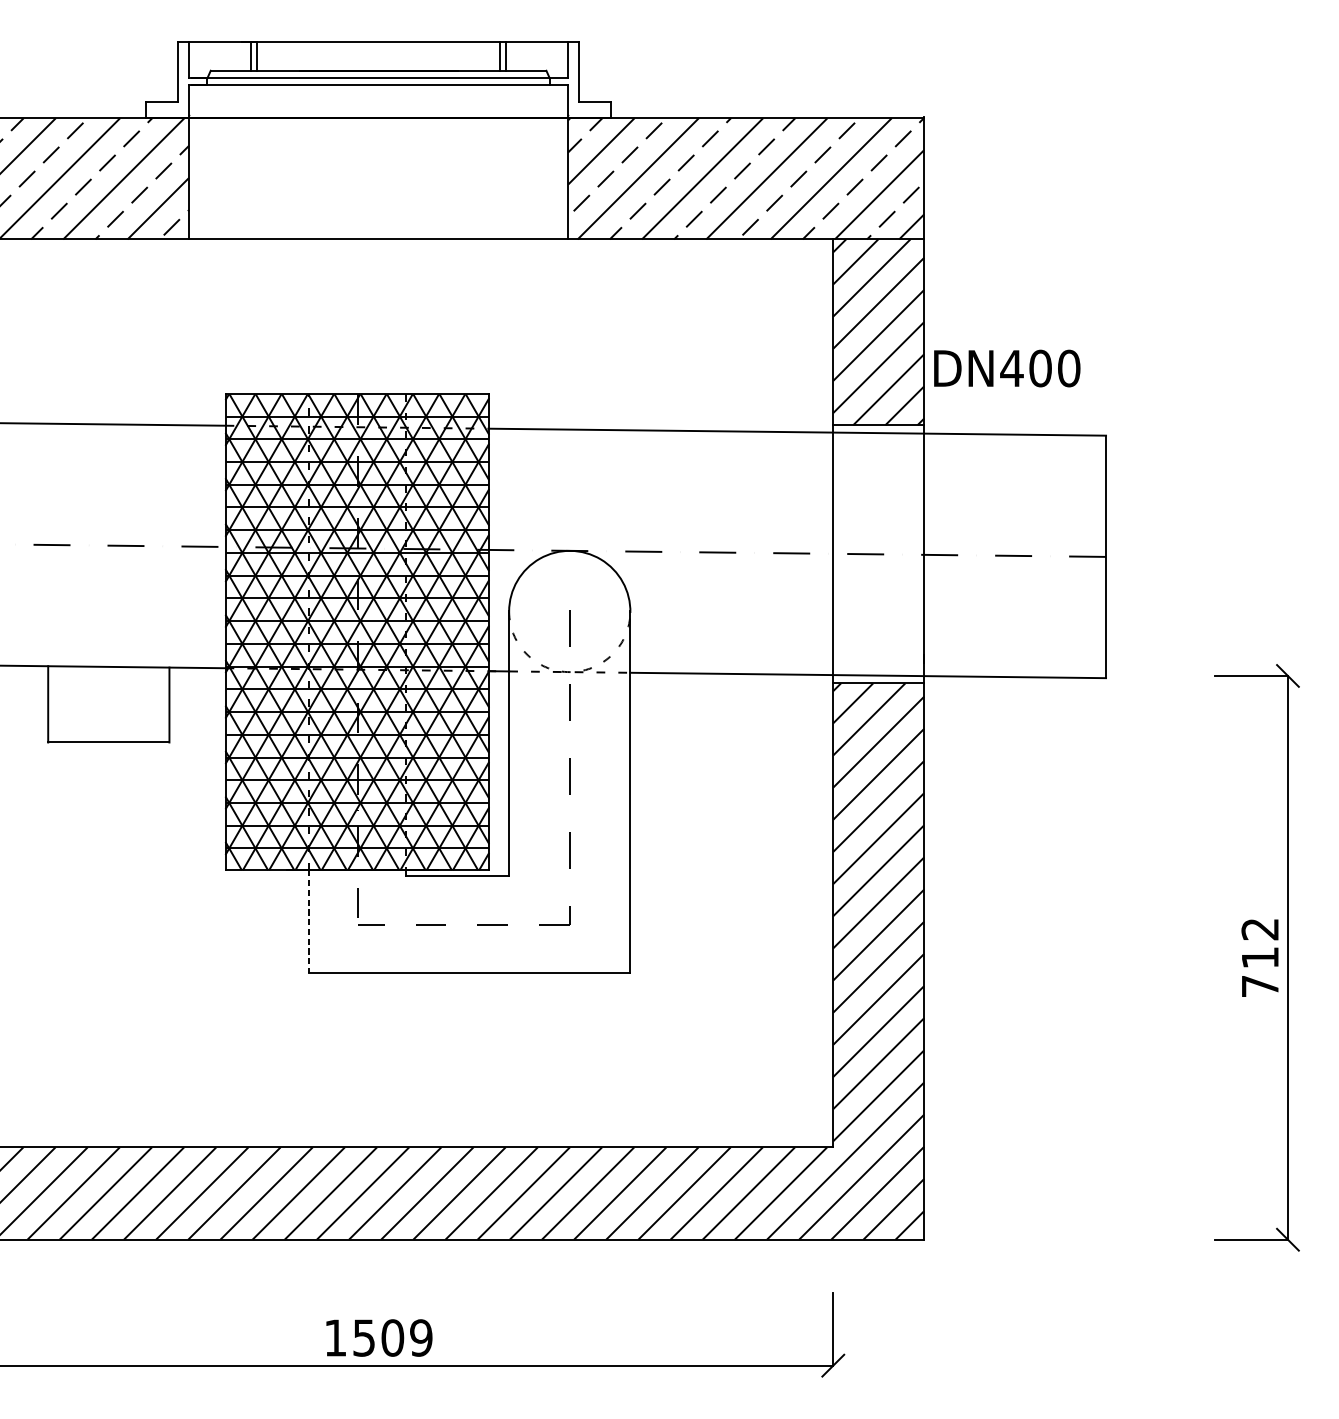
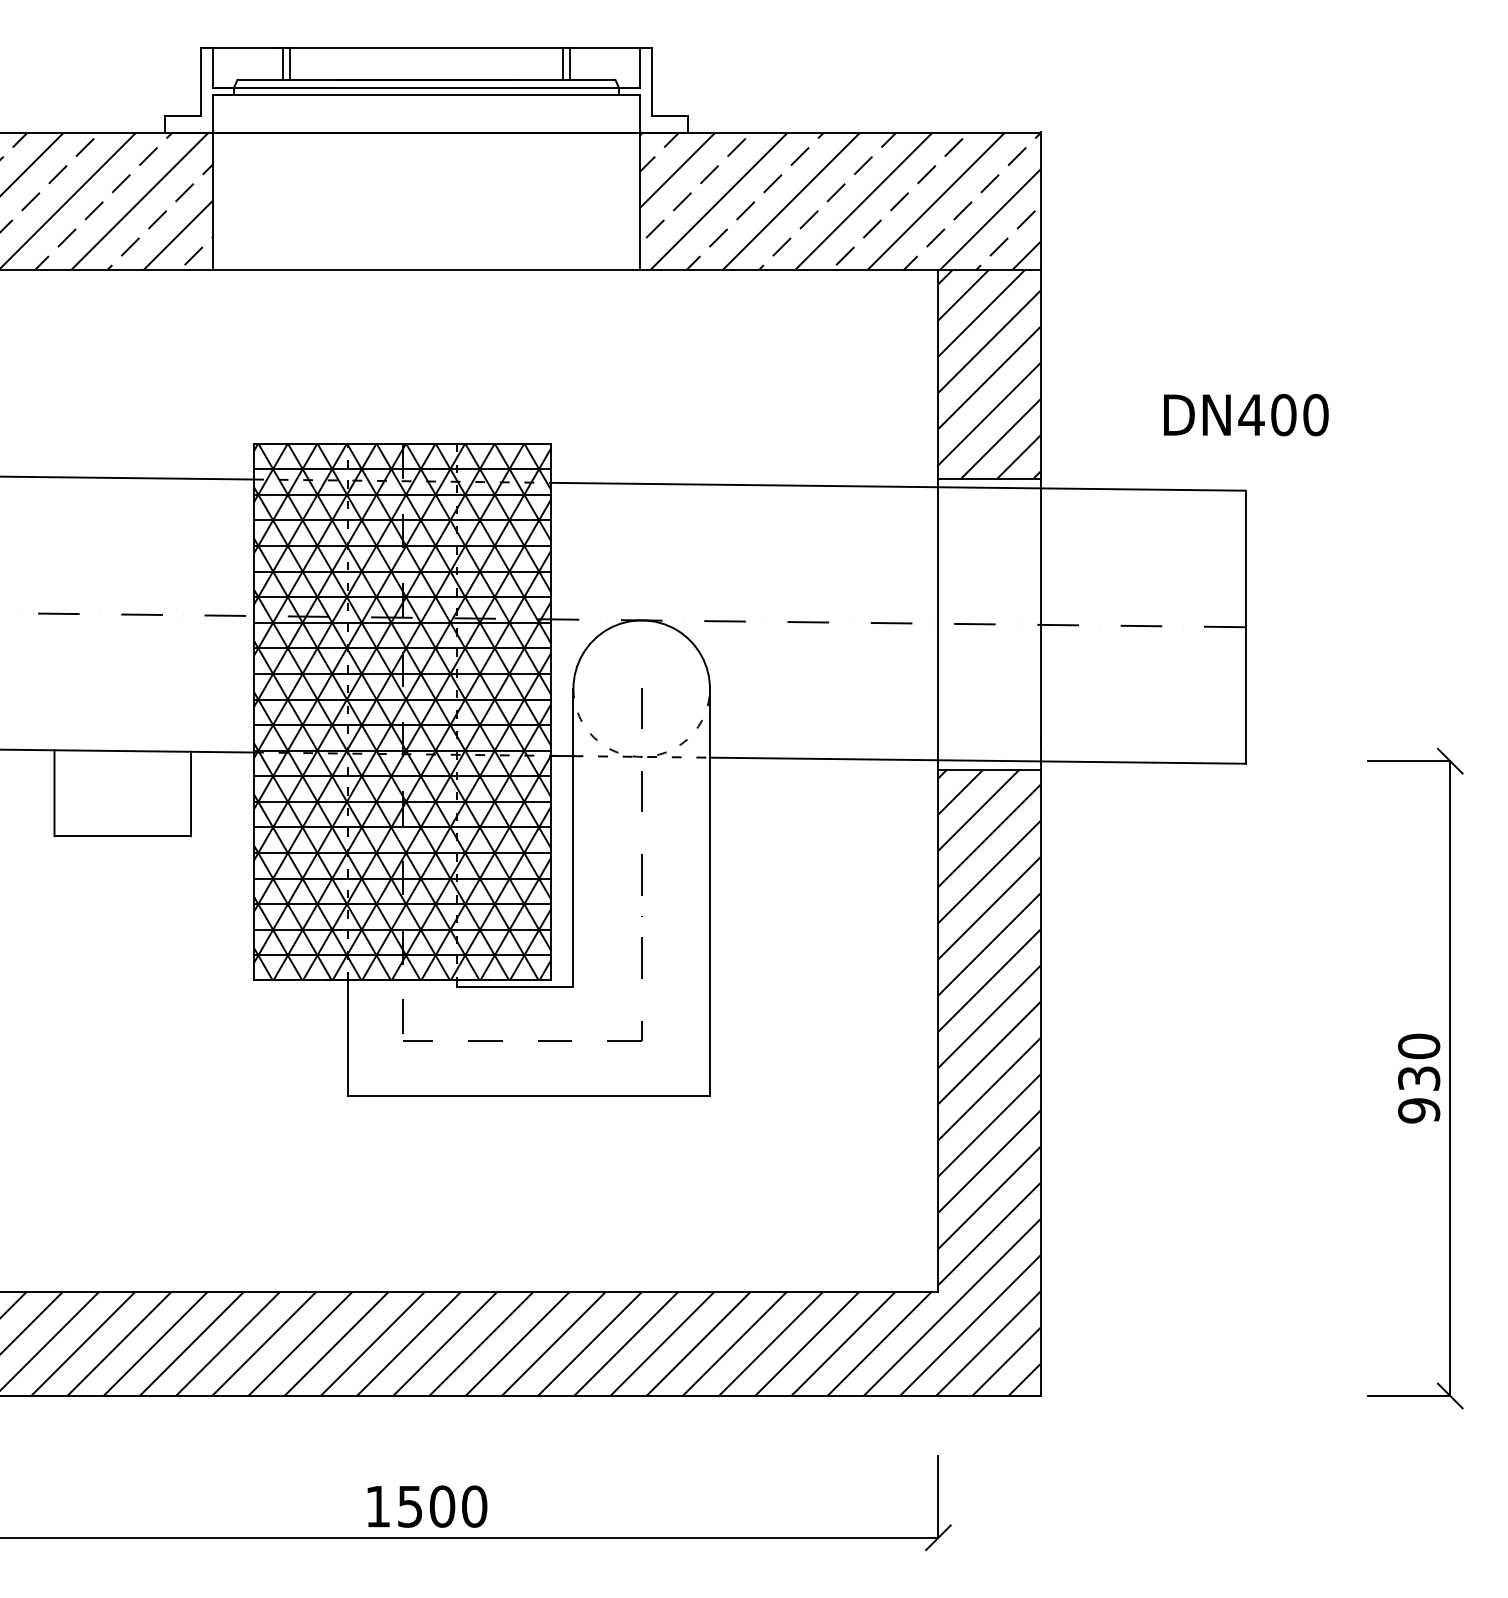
text: (1007, 368) -> (1246, 415), moved
line: (309, 922) -> (348, 1038), dashed -> solid
text: (1260, 957) -> (1419, 1078), 712 -> 930
text: (421, 1337) -> (474, 1506), 1509 -> 1500

